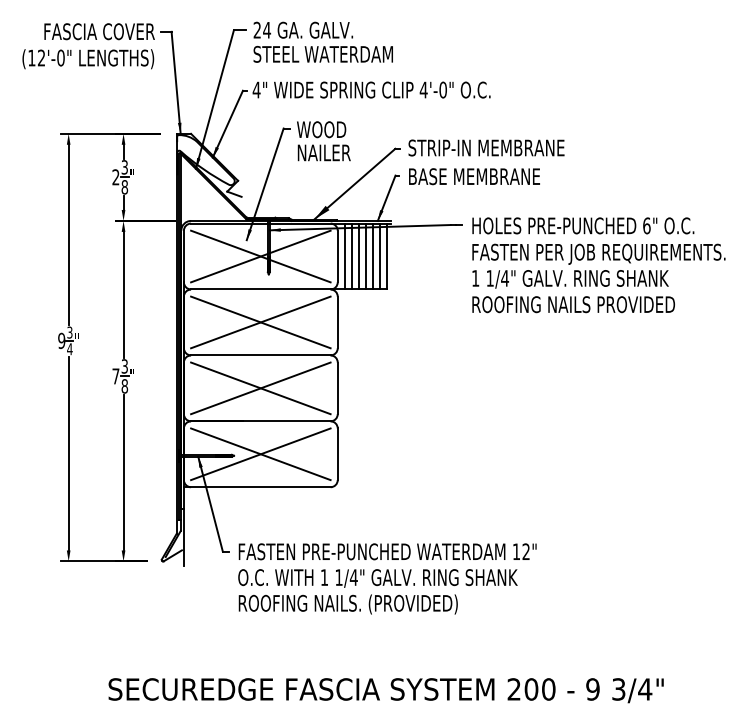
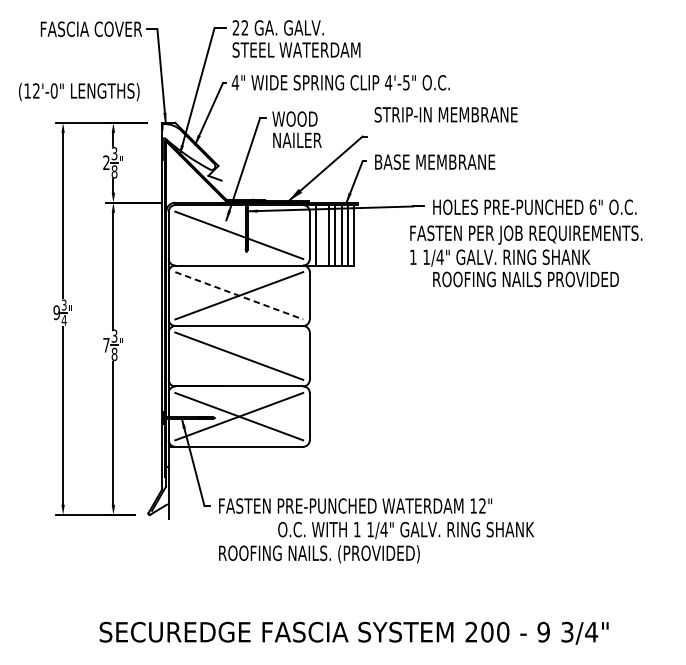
text: (267, 29) -> (245, 27), 24 -> 22
text: (88, 59) -> (79, 92), moved
text: (442, 89) -> (405, 82), 4'-0" -> 4'-5"
text: (486, 147) -> (446, 114), moved
line: (260, 256) -> (238, 235), removed
line: (351, 256) -> (322, 235), removed
text: (598, 265) -> (525, 245), moved
line: (261, 322) -> (239, 295), solid -> dashed
line: (260, 388) -> (238, 356), removed
text: (377, 578) -> (405, 530), moved

